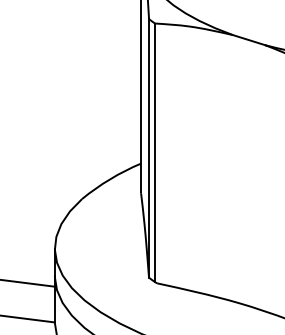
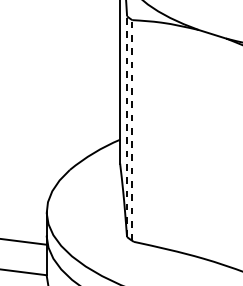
line: (149, 147) -> (127, 125), solid -> dashed
line: (155, 152) -> (132, 130), solid -> dashed

